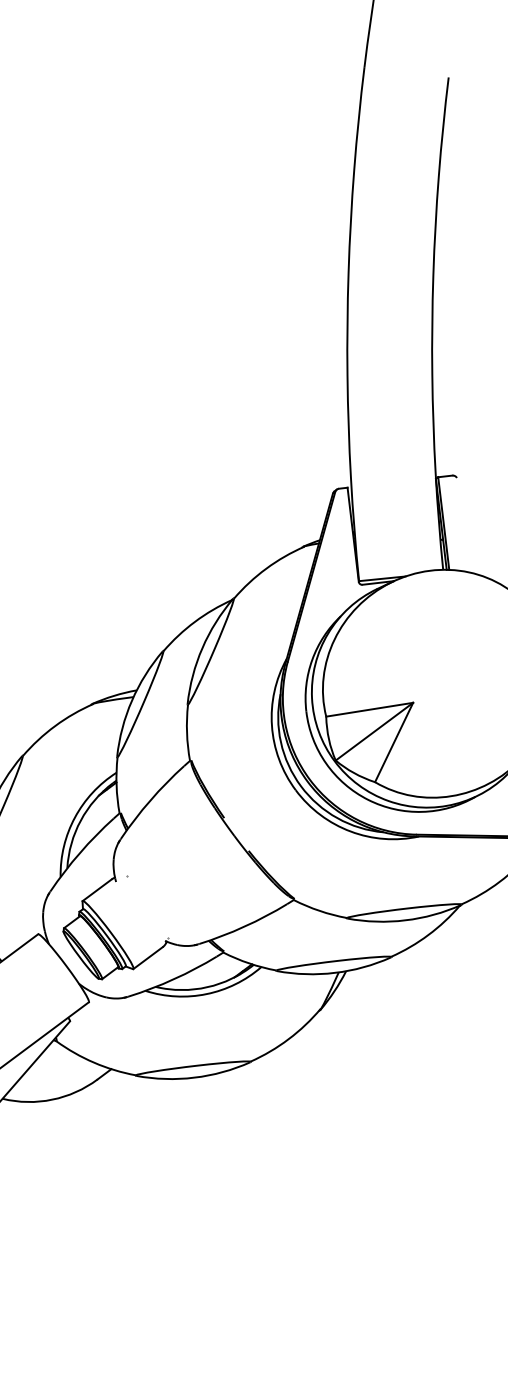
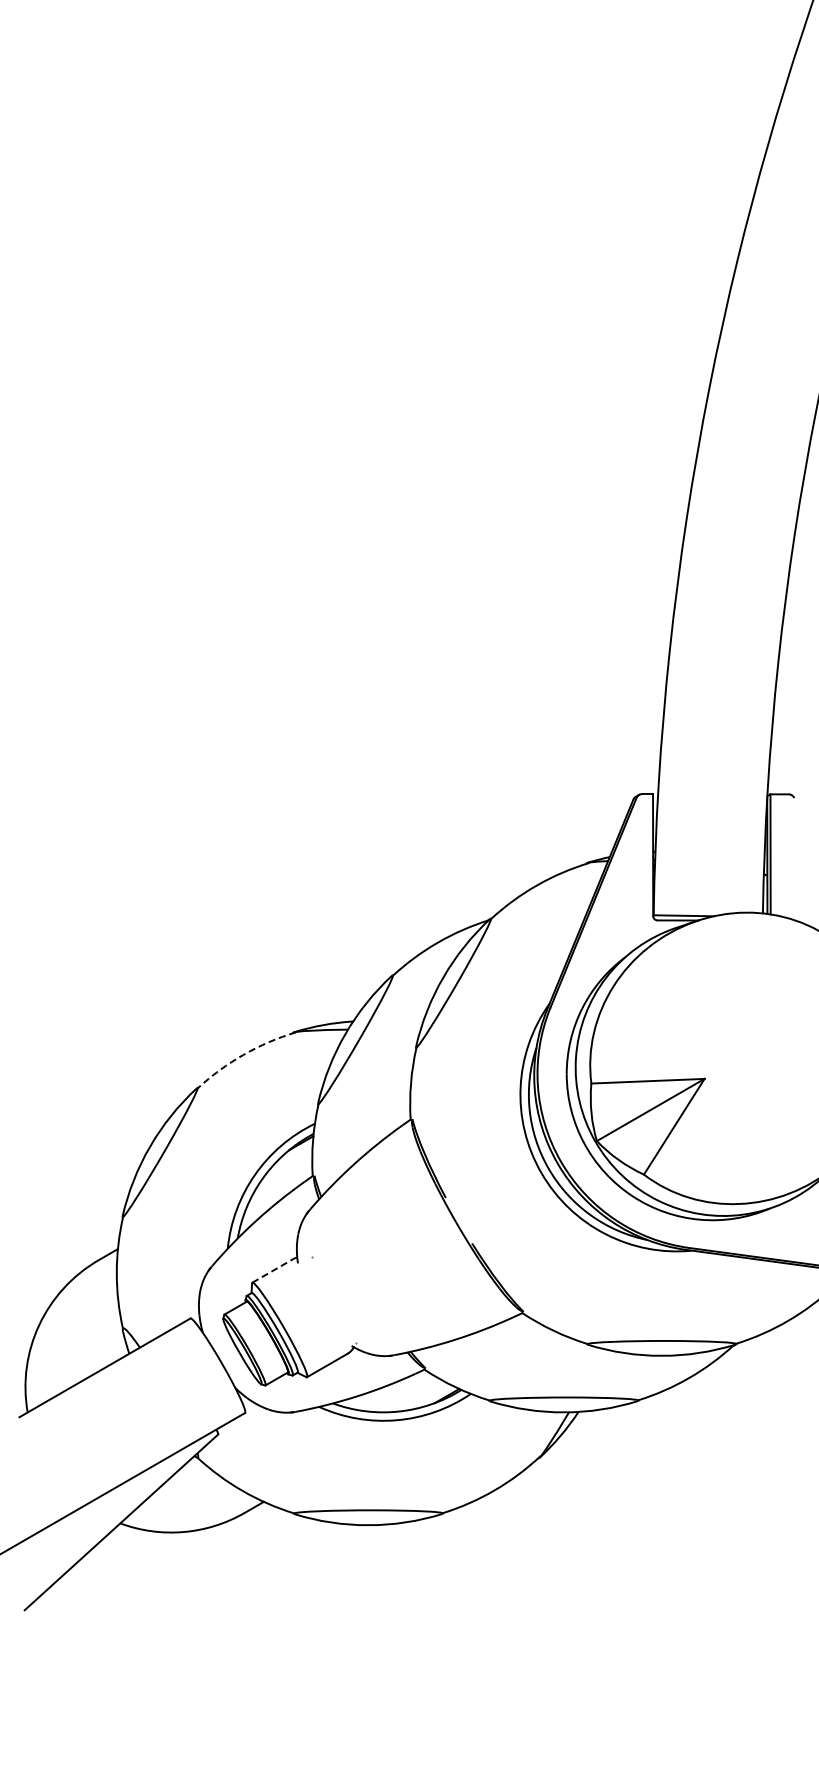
arc: (55, 725) -> (243, 1054), solid -> dashed
line: (97, 889) -> (272, 1270), solid -> dashed

